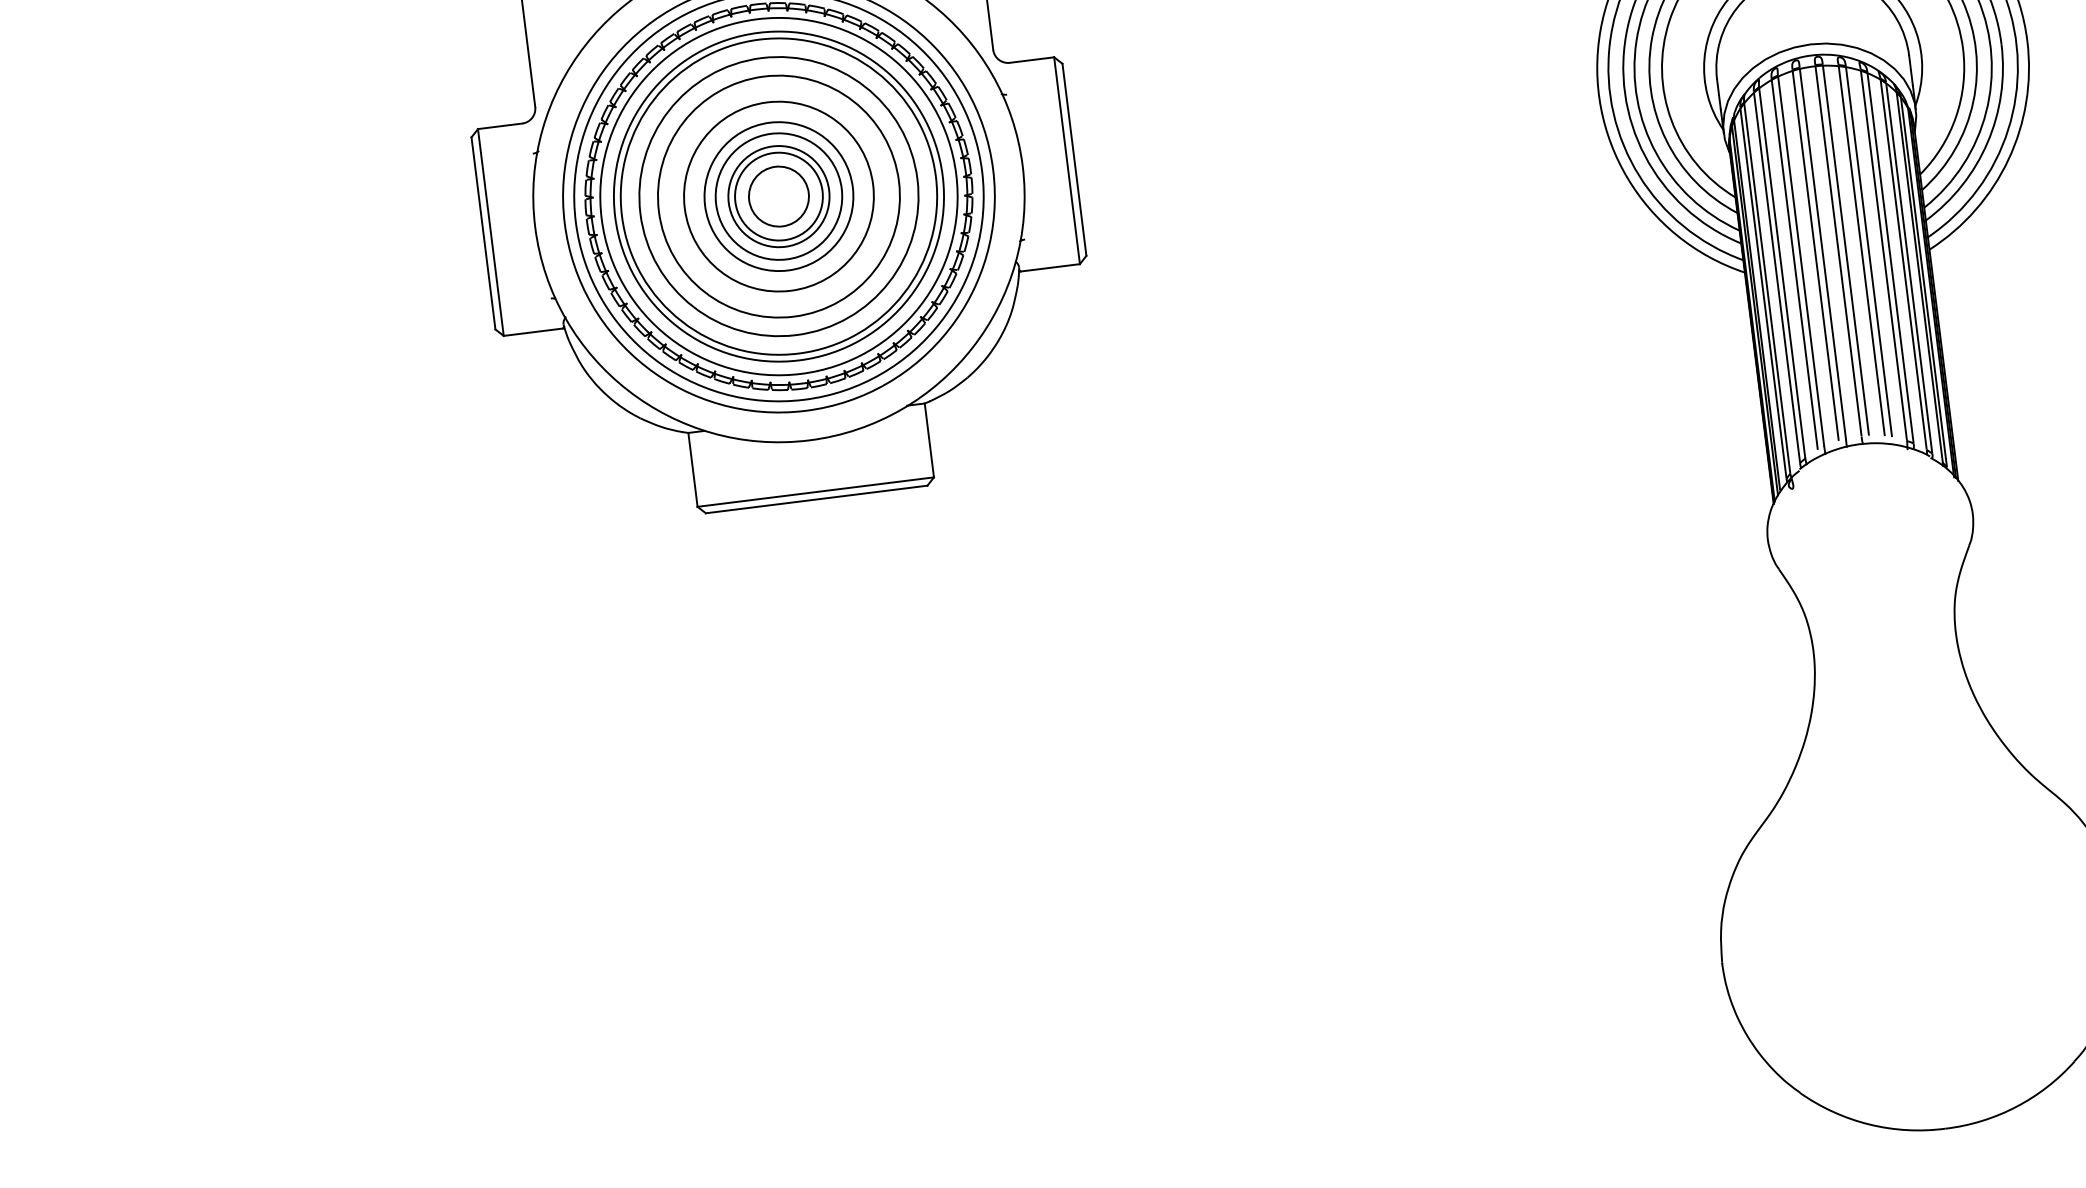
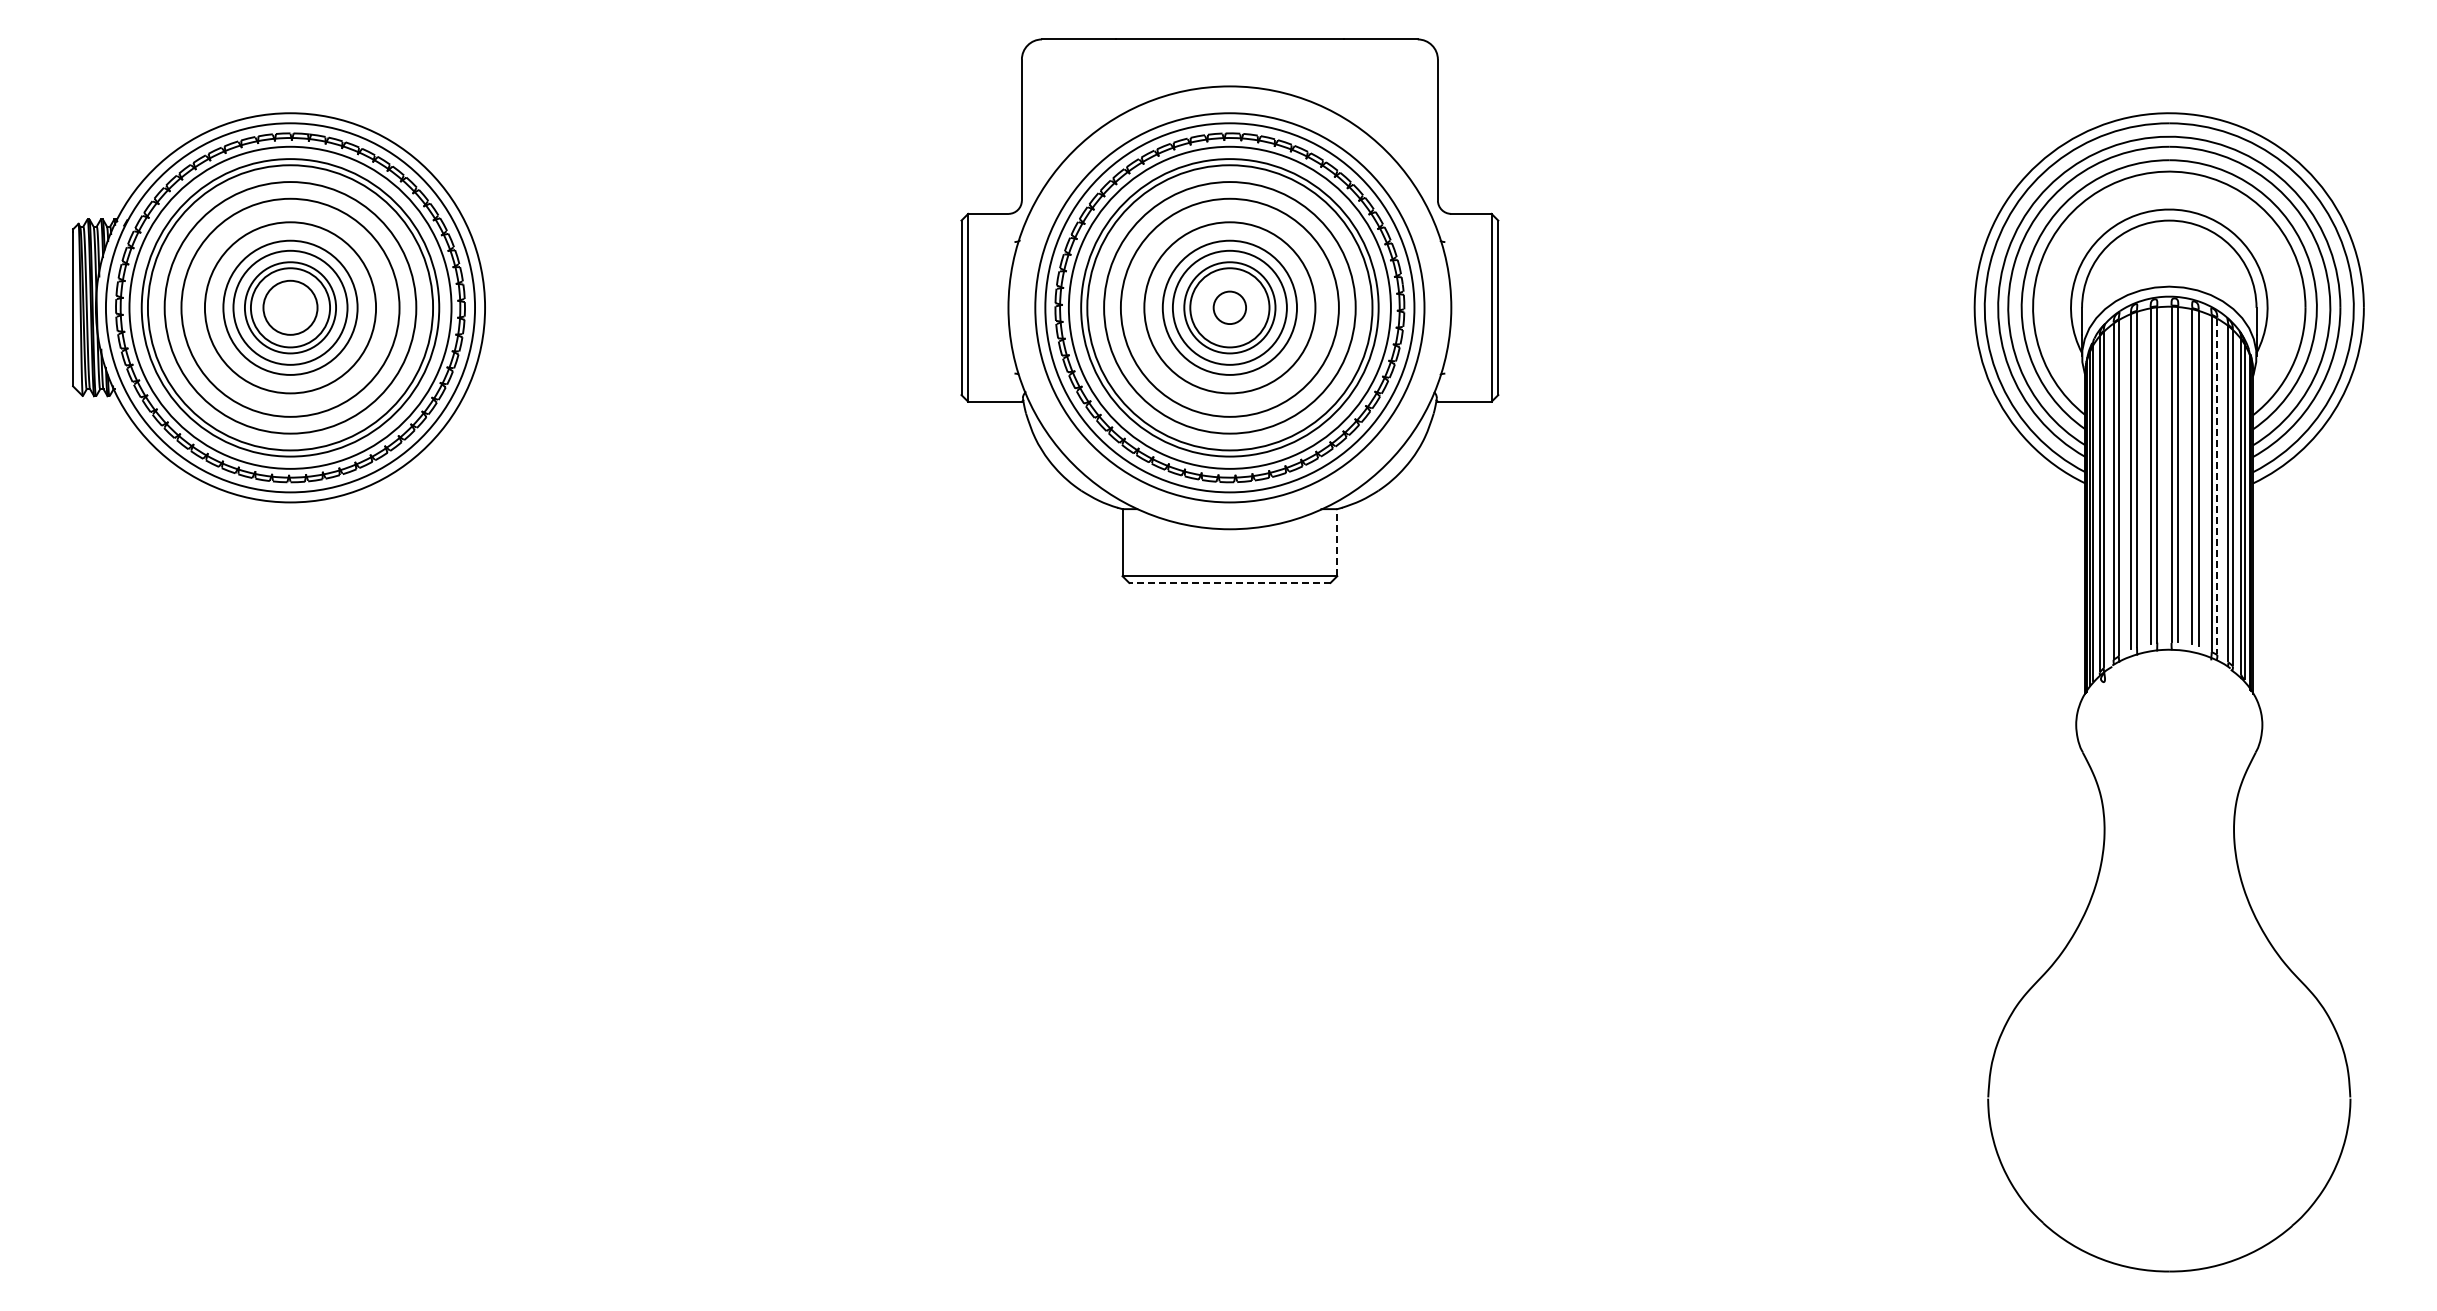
circle: (778, 196) -> (1229, 307), size x0.6
line: (1890, 257) -> (2217, 486), solid -> dashed
line: (929, 440) -> (1337, 542), solid -> dashed
line: (816, 499) -> (1229, 582), solid -> dashed

